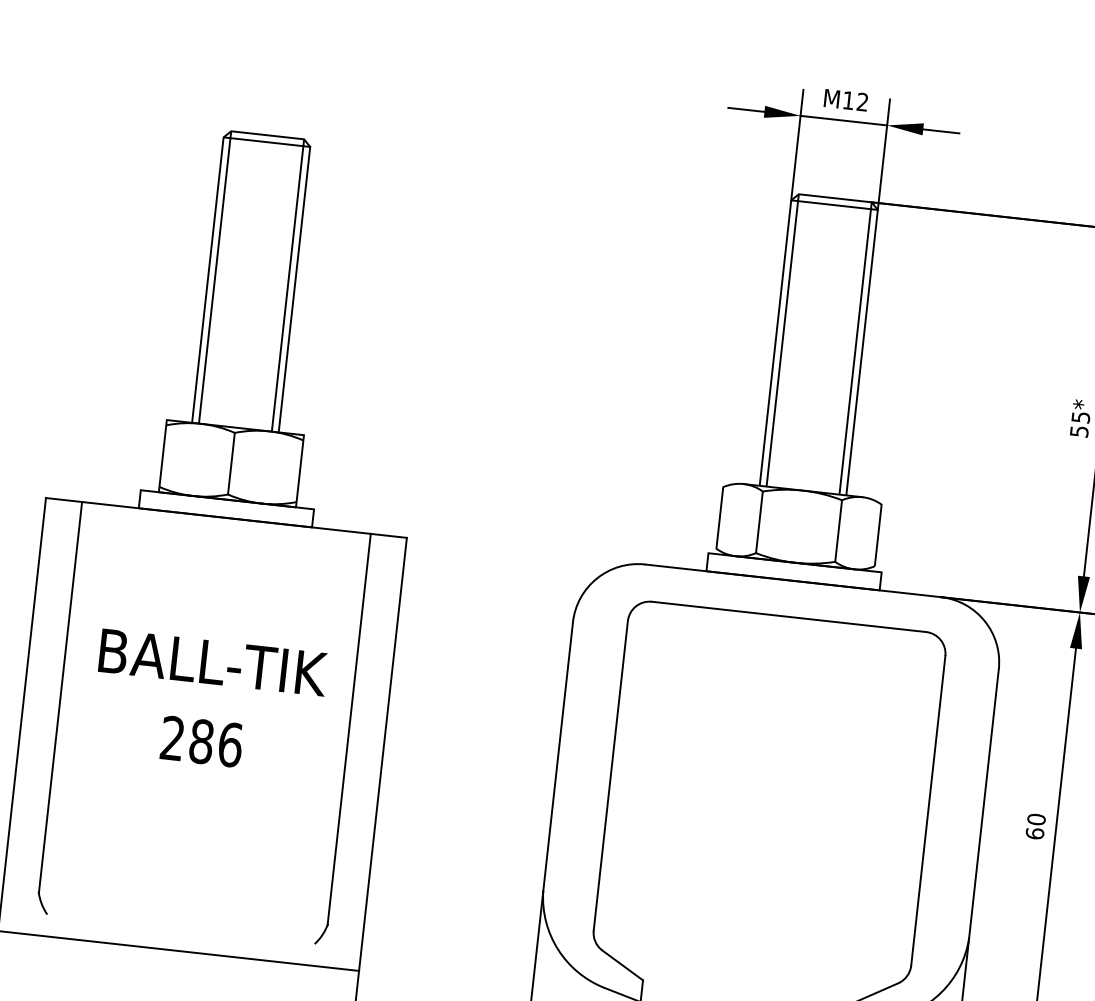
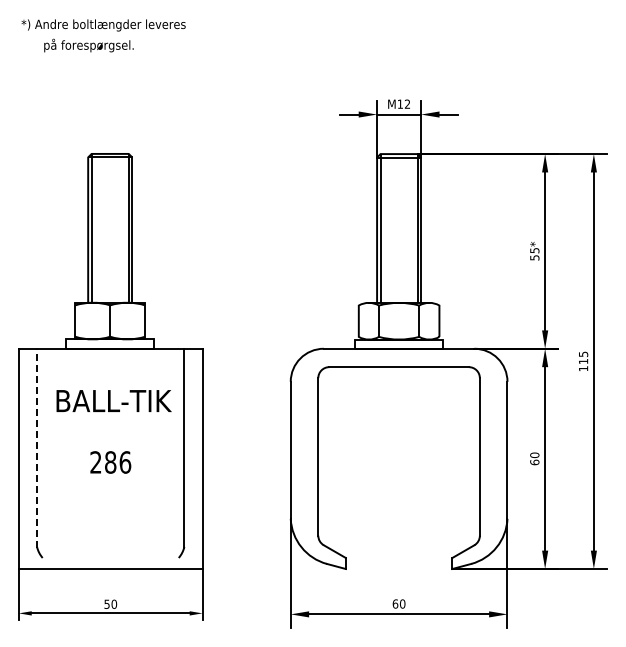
text: (212, 661) -> (113, 400), moved
line: (60, 698) -> (37, 448), solid -> dashed

